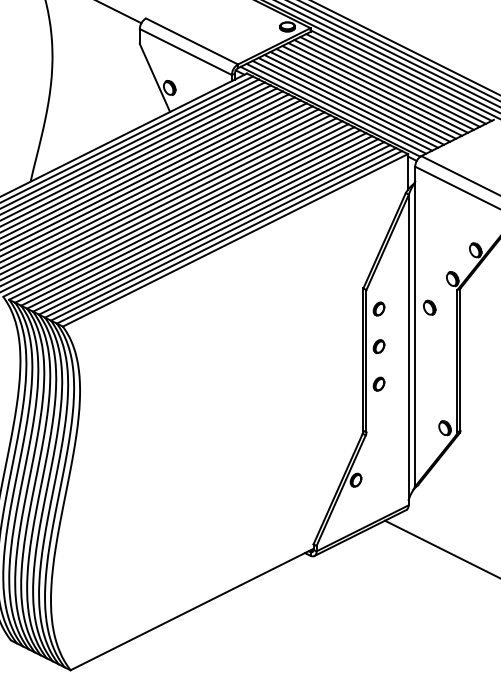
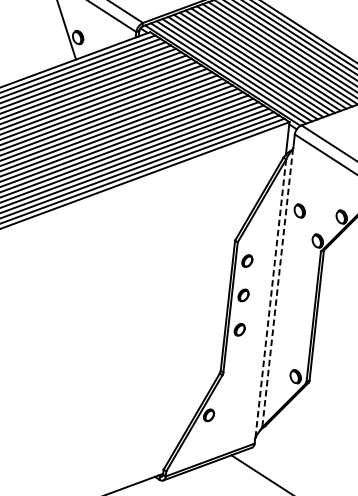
part: (429, 307) -> (299, 210), moved
line: (415, 334) -> (278, 288), solid -> dashed
line: (408, 347) -> (270, 299), solid -> dashed

